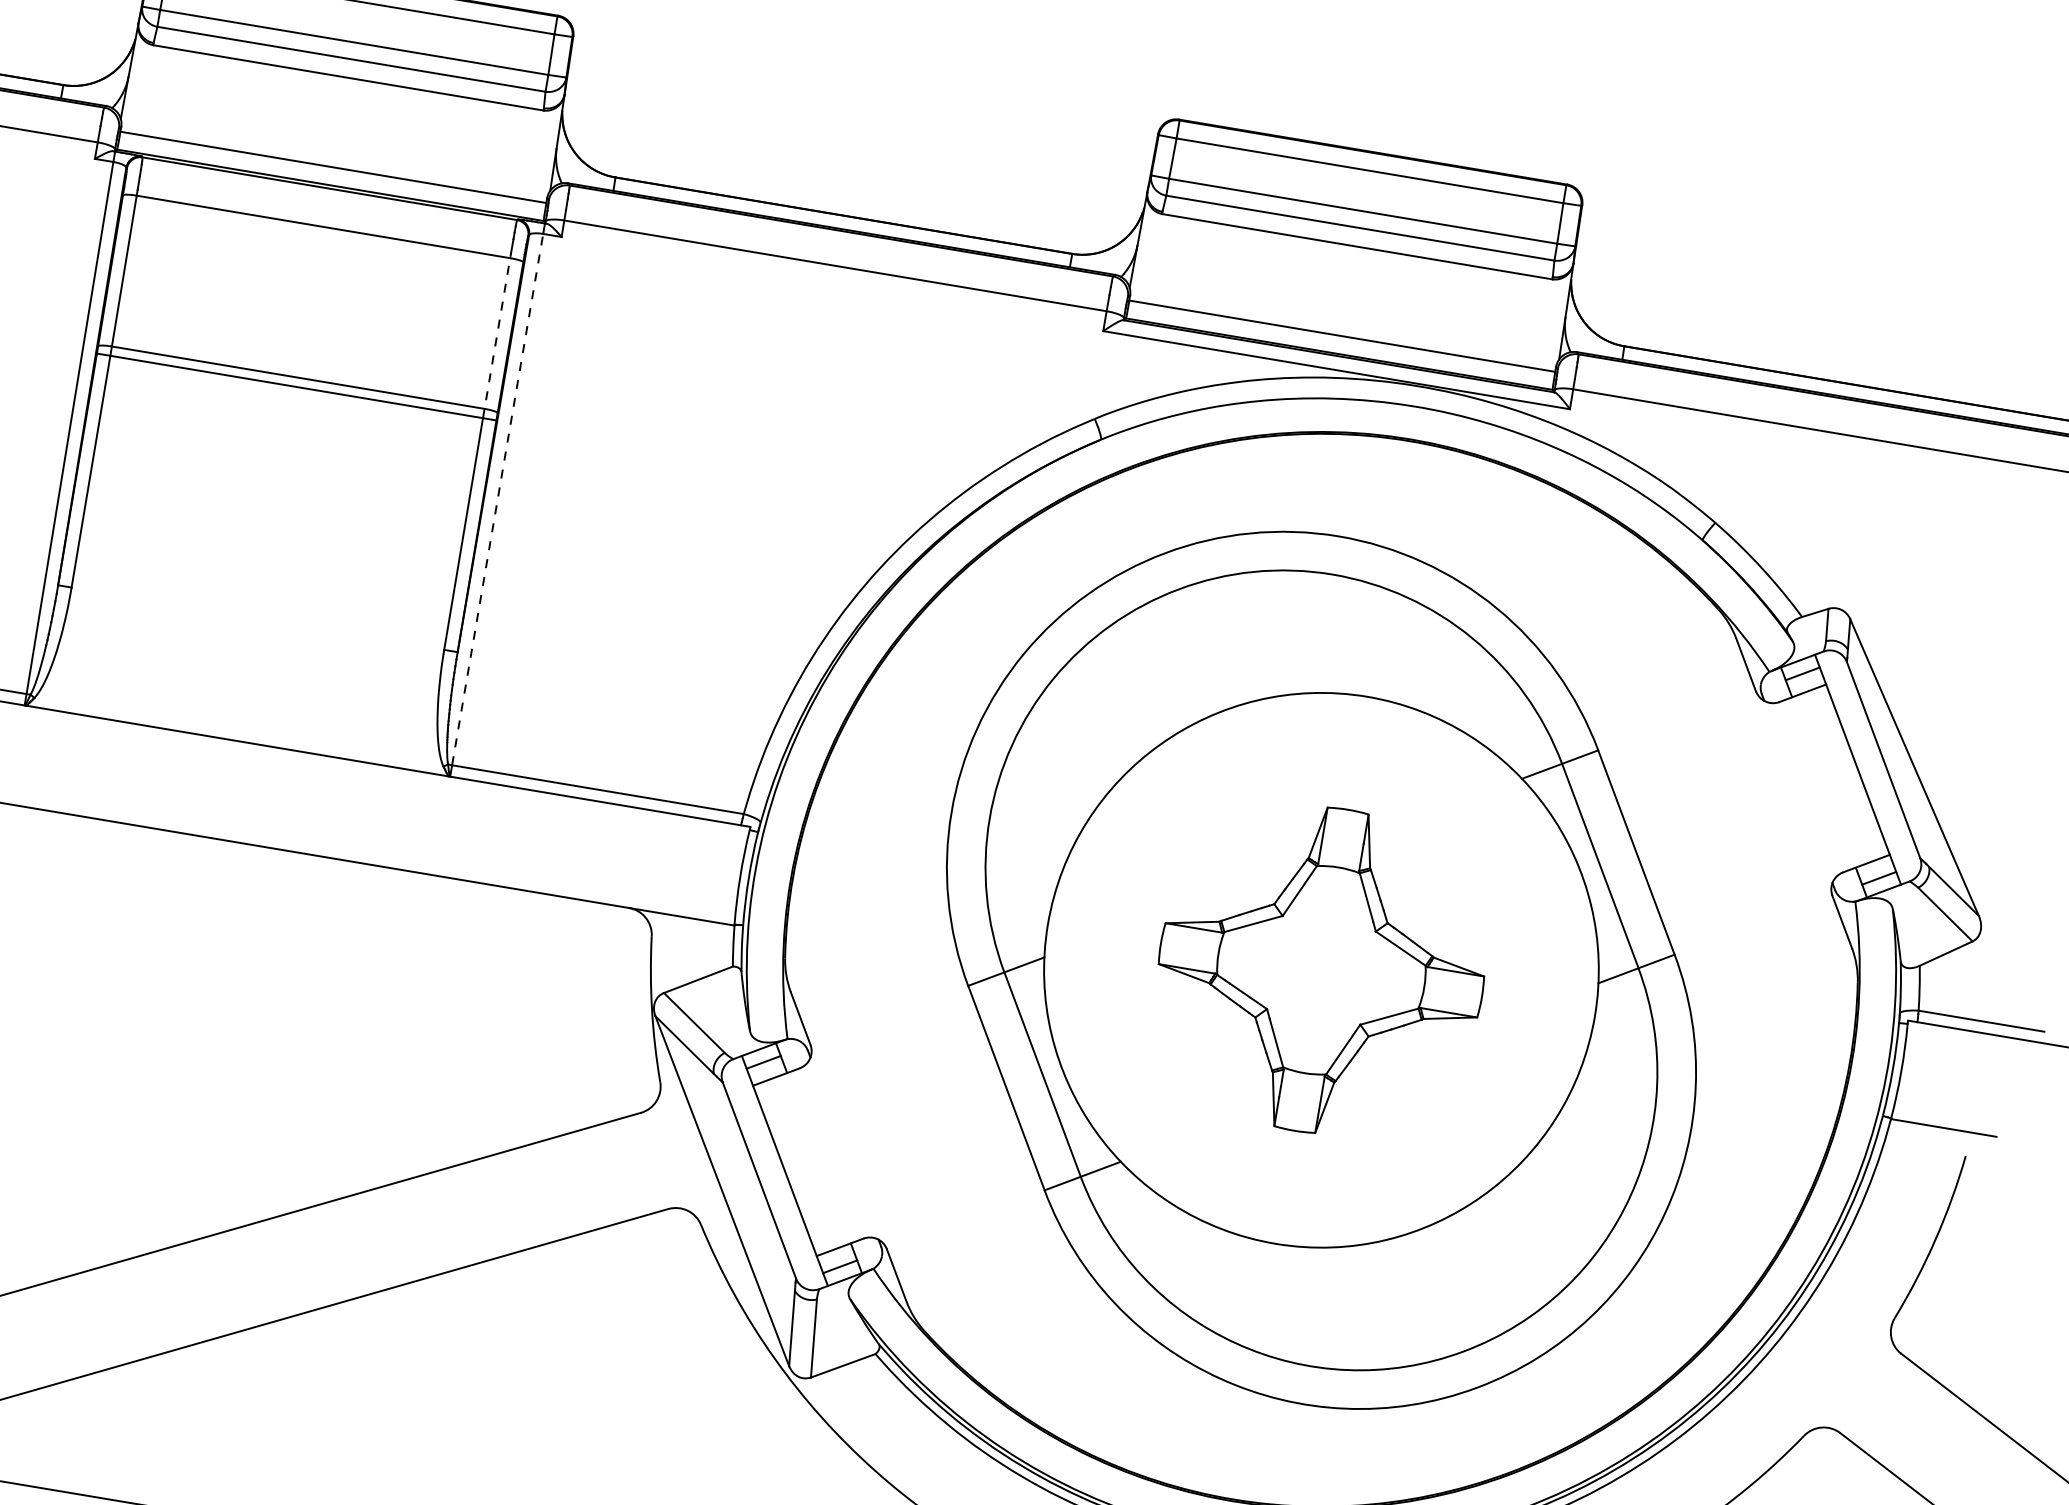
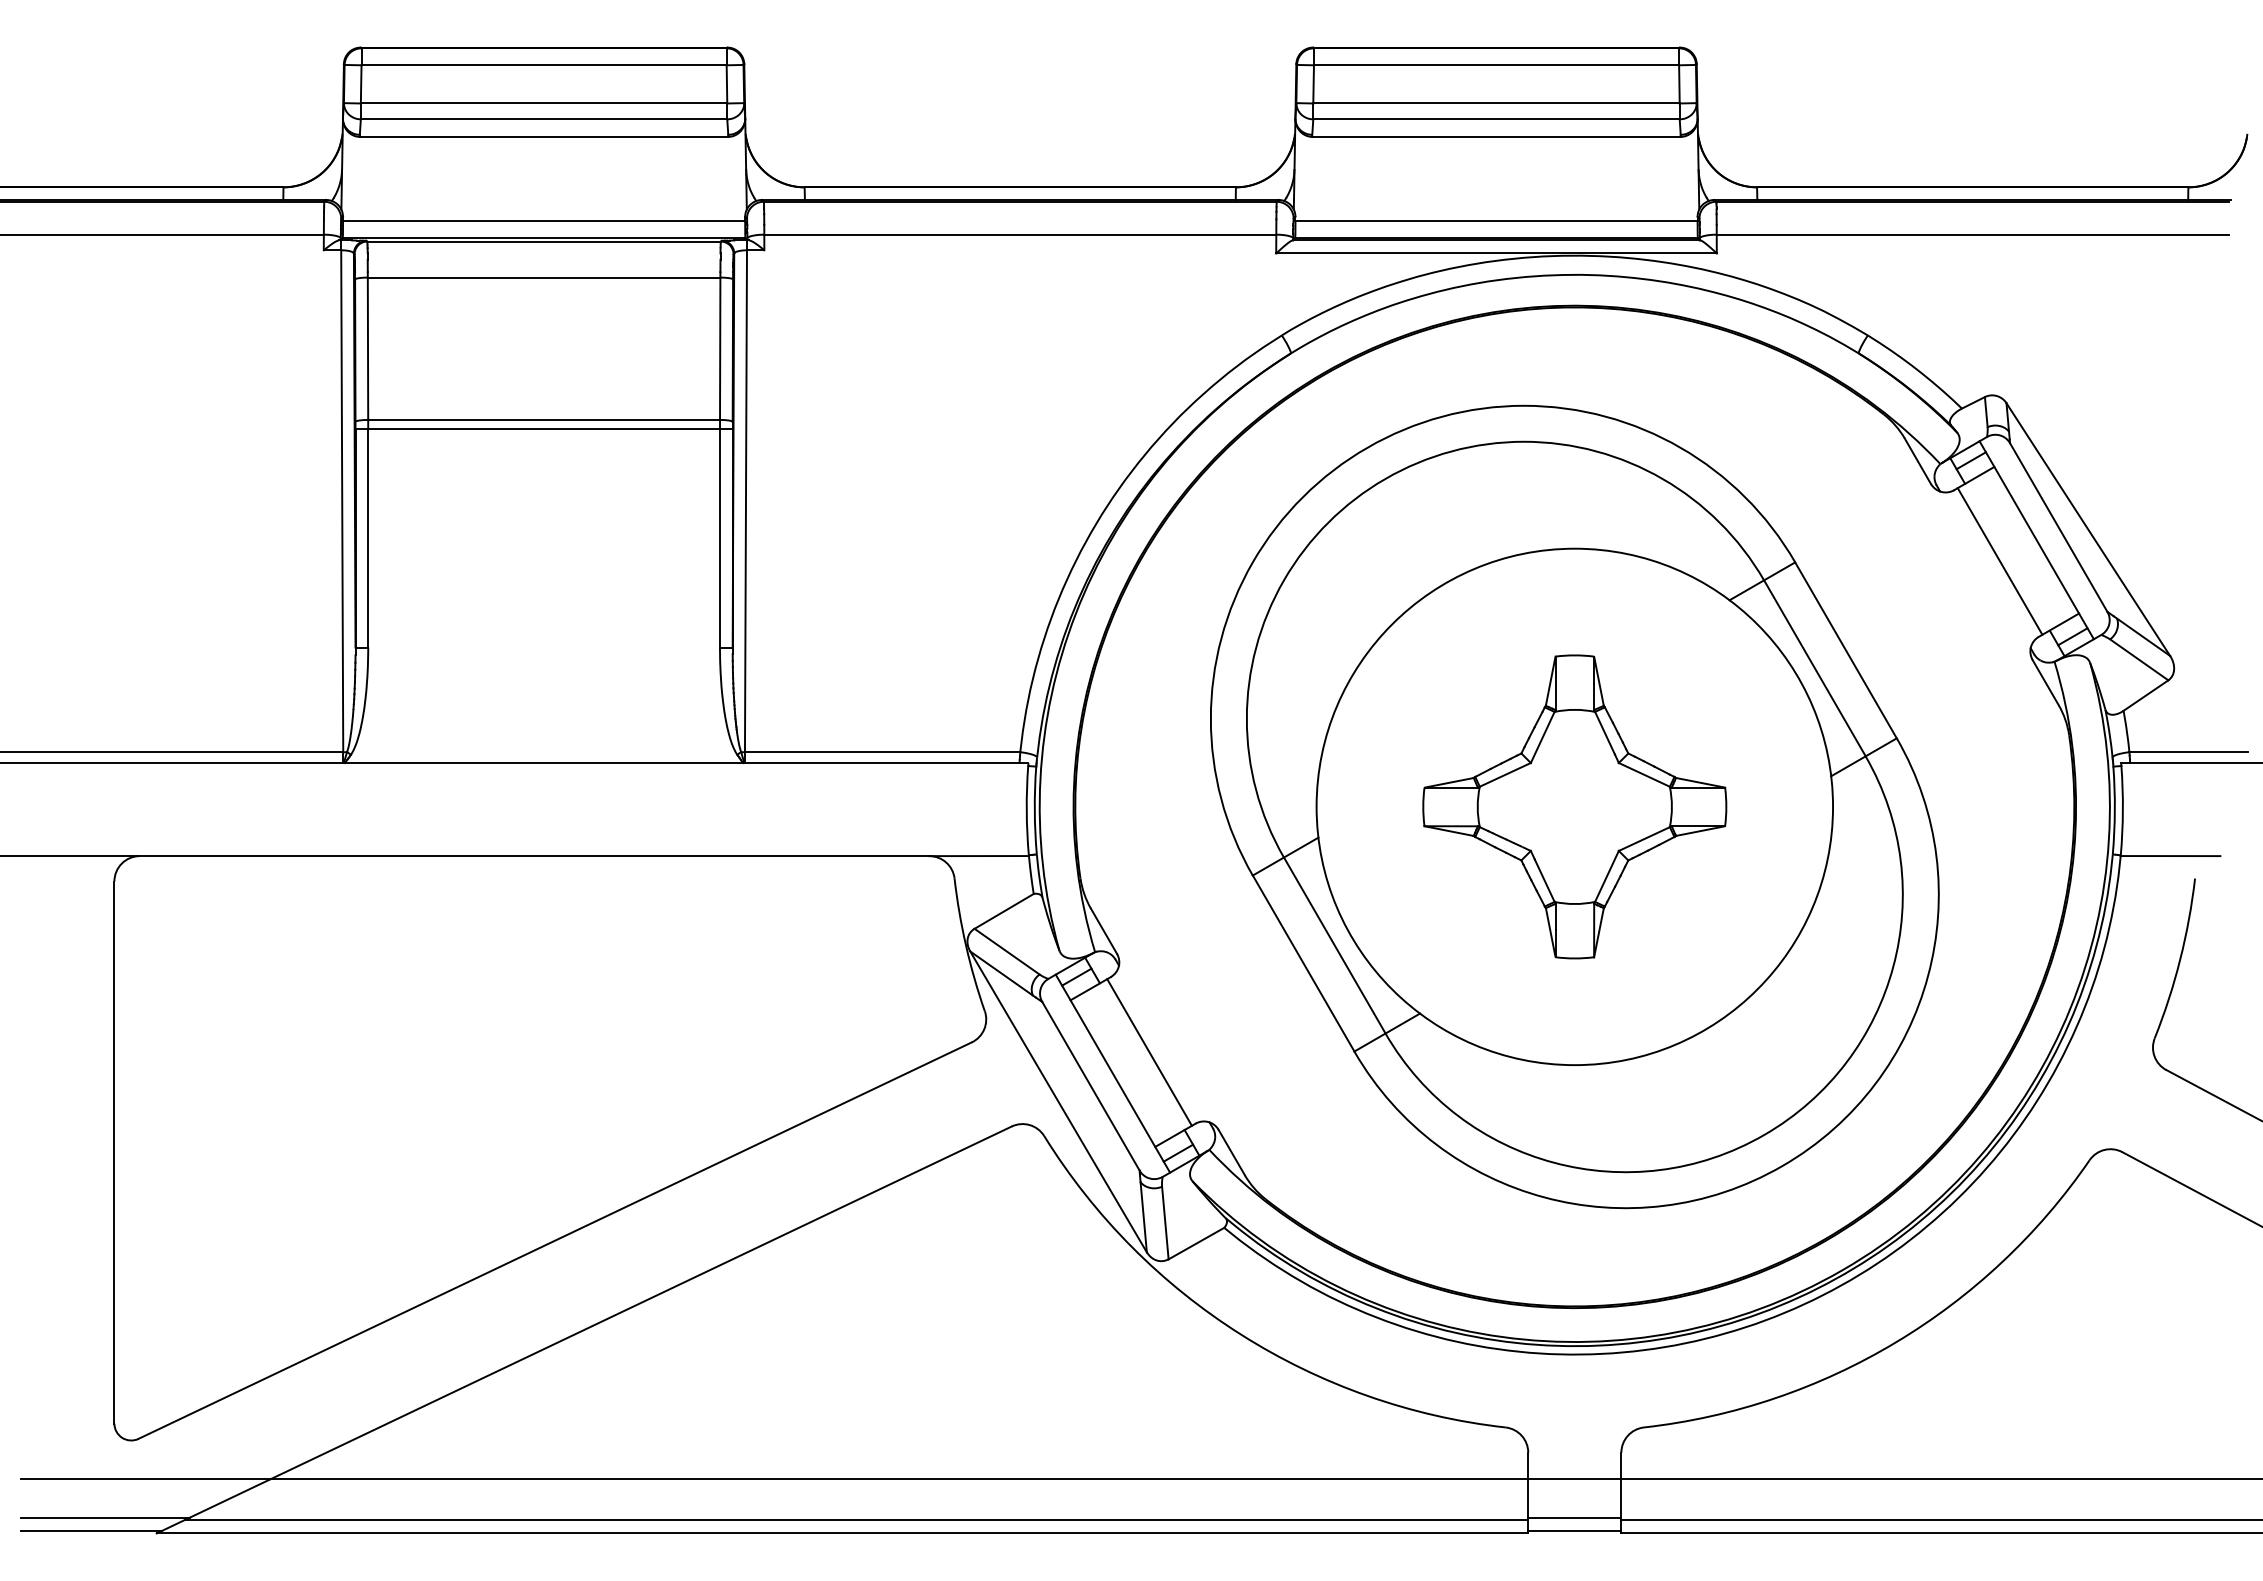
line: (497, 334) -> (720, 349), dashed -> solid
line: (497, 499) -> (745, 501), dashed -> solid
line: (1814, 785) -> (1999, 561), added
line: (827, 1155) -> (1149, 1052), added

